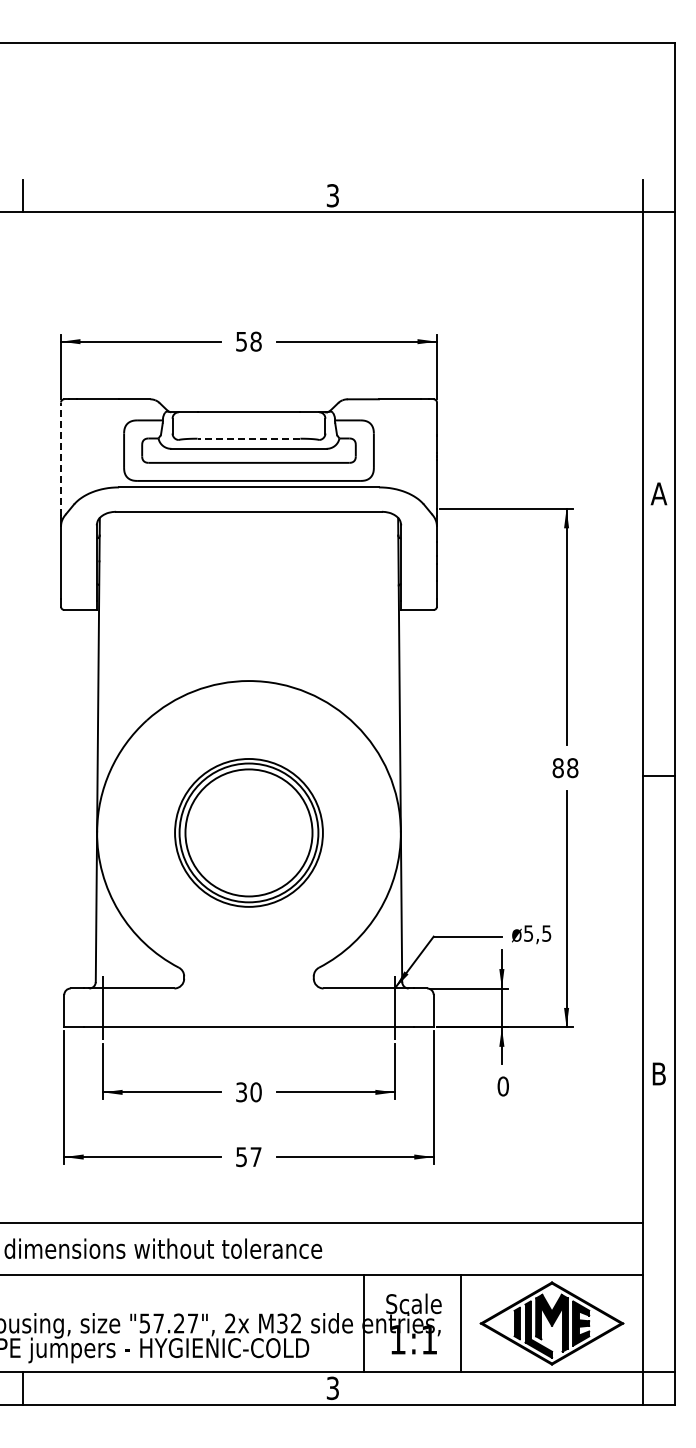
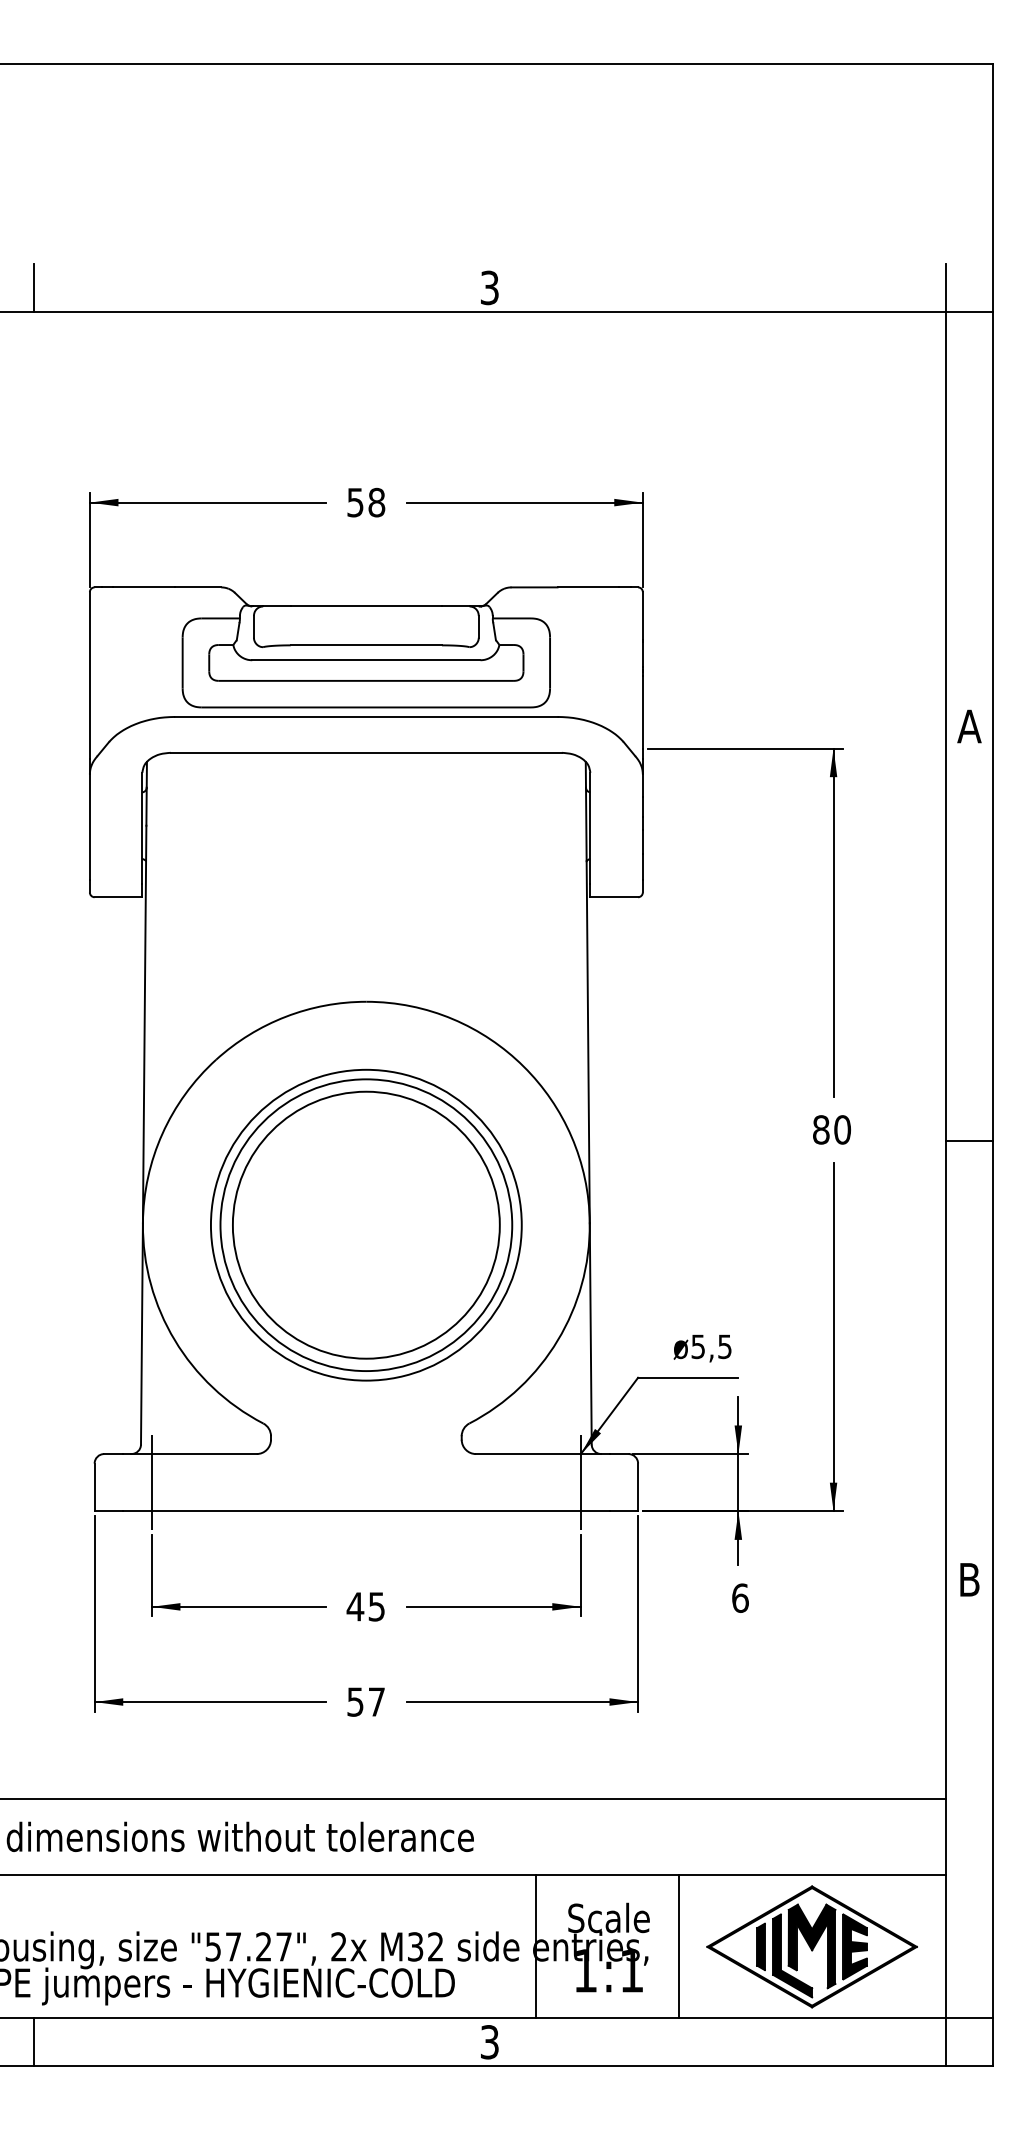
line: (248, 438) -> (365, 645), dashed -> solid
line: (61, 459) -> (90, 675), dashed -> solid
text: (572, 767) -> (842, 1128), 88 -> 80
part: (248, 832) -> (365, 1224), size x1.43
text: (531, 934) -> (702, 1348), moved
text: (503, 1086) -> (740, 1598), 0 -> 6
text: (248, 1092) -> (365, 1607), 30 -> 45

